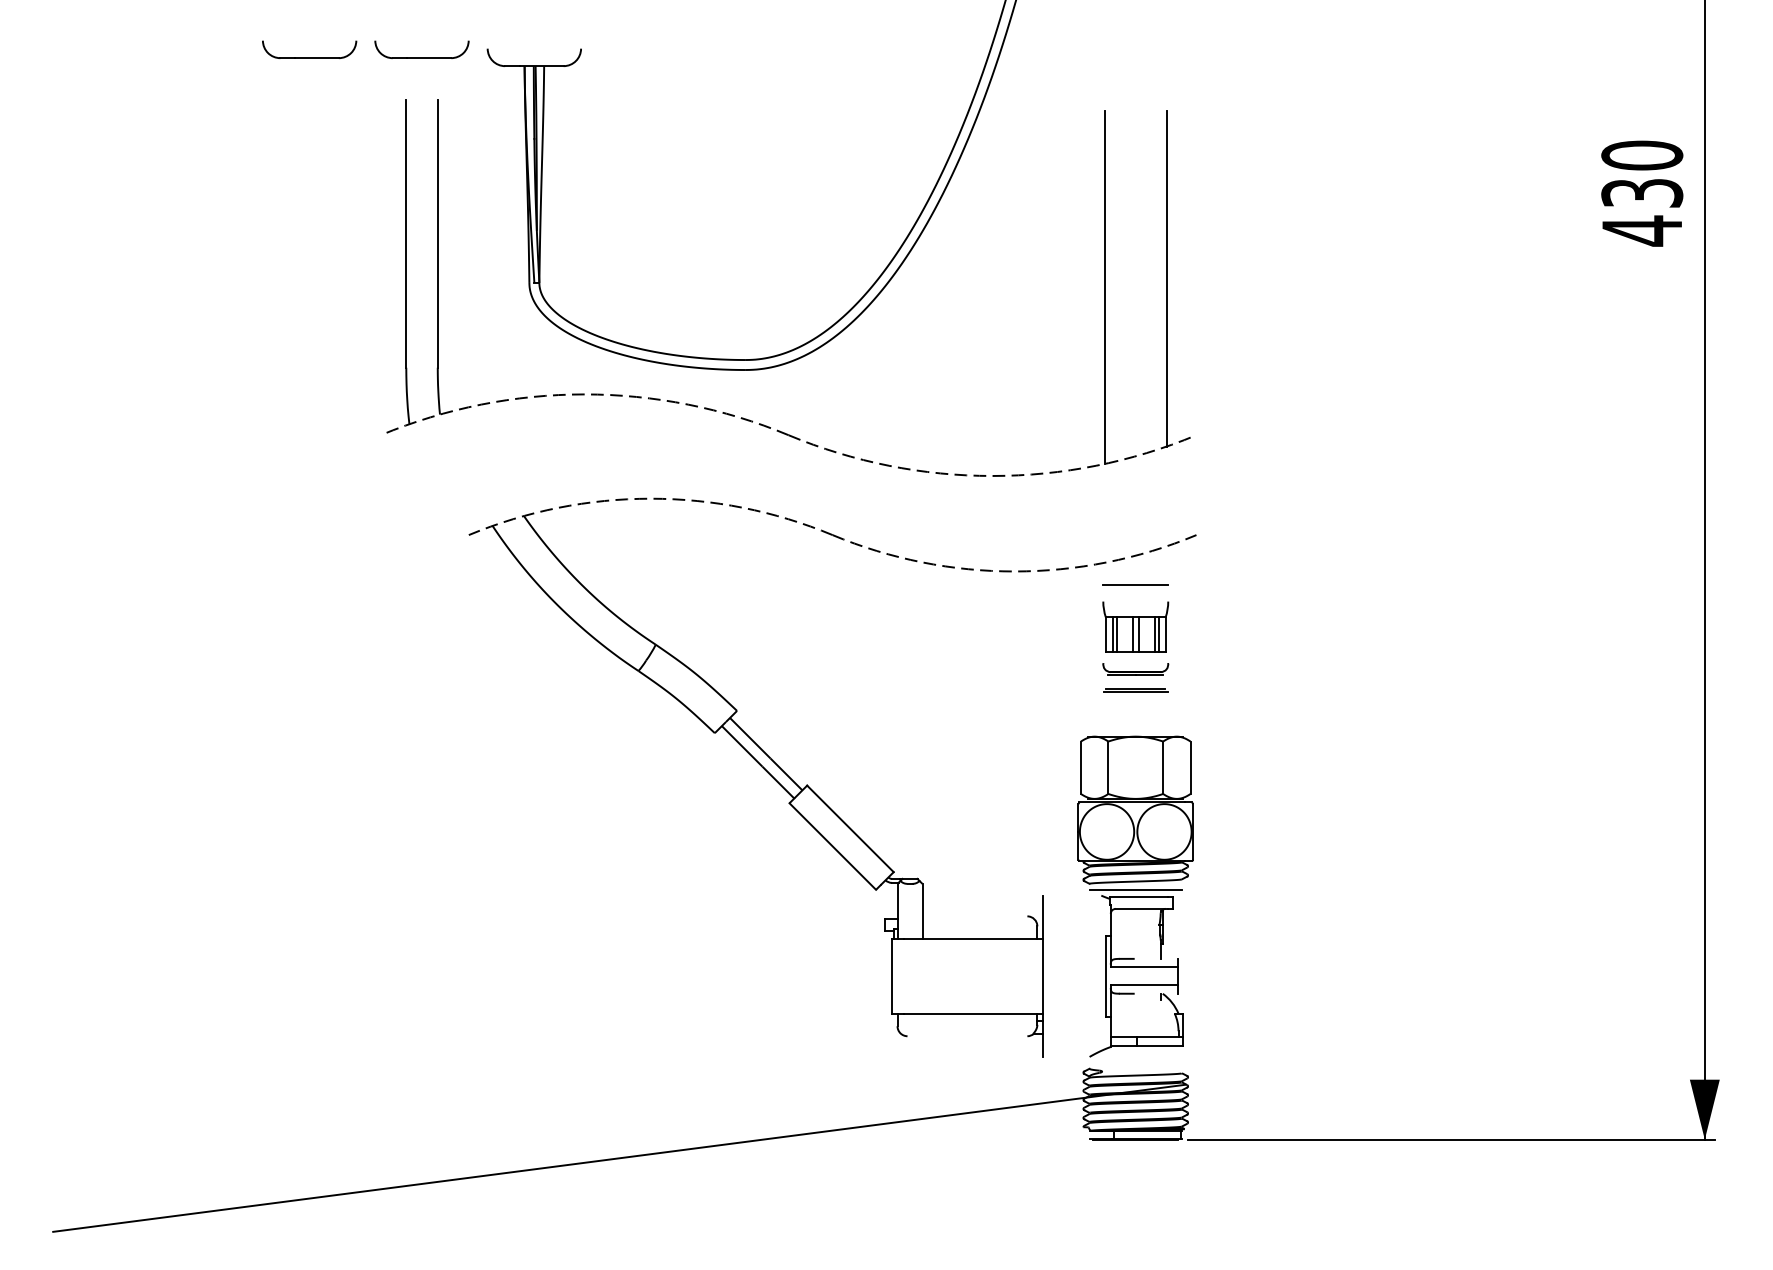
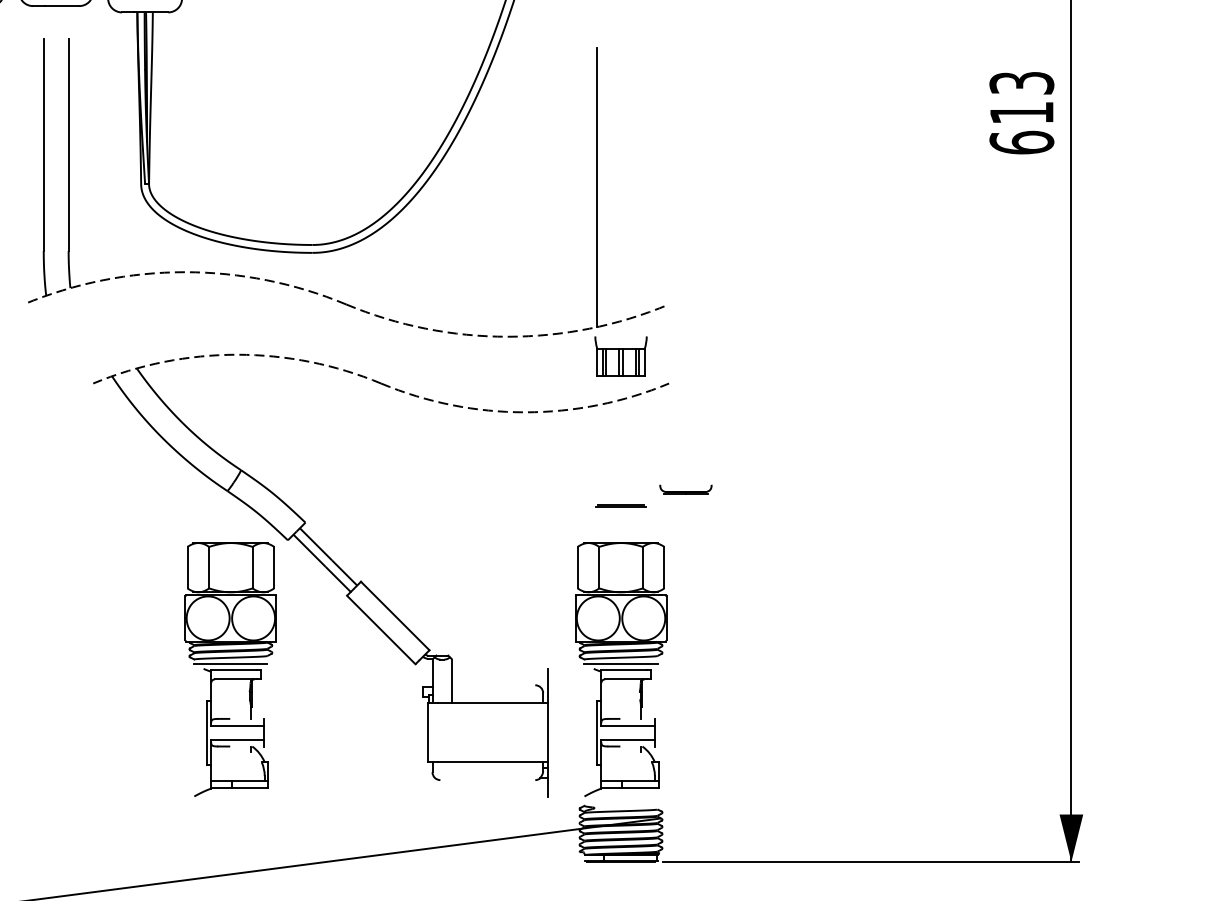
text: (1642, 193) -> (1022, 113), 430 -> 613
line: (1166, 278) -> (645, 180), removed
line: (1135, 584) -> (620, 422), removed
part: (1135, 626) -> (620, 356), moved
part: (1135, 669) -> (685, 489), moved
part: (642, 896) -> (230, 669), added

